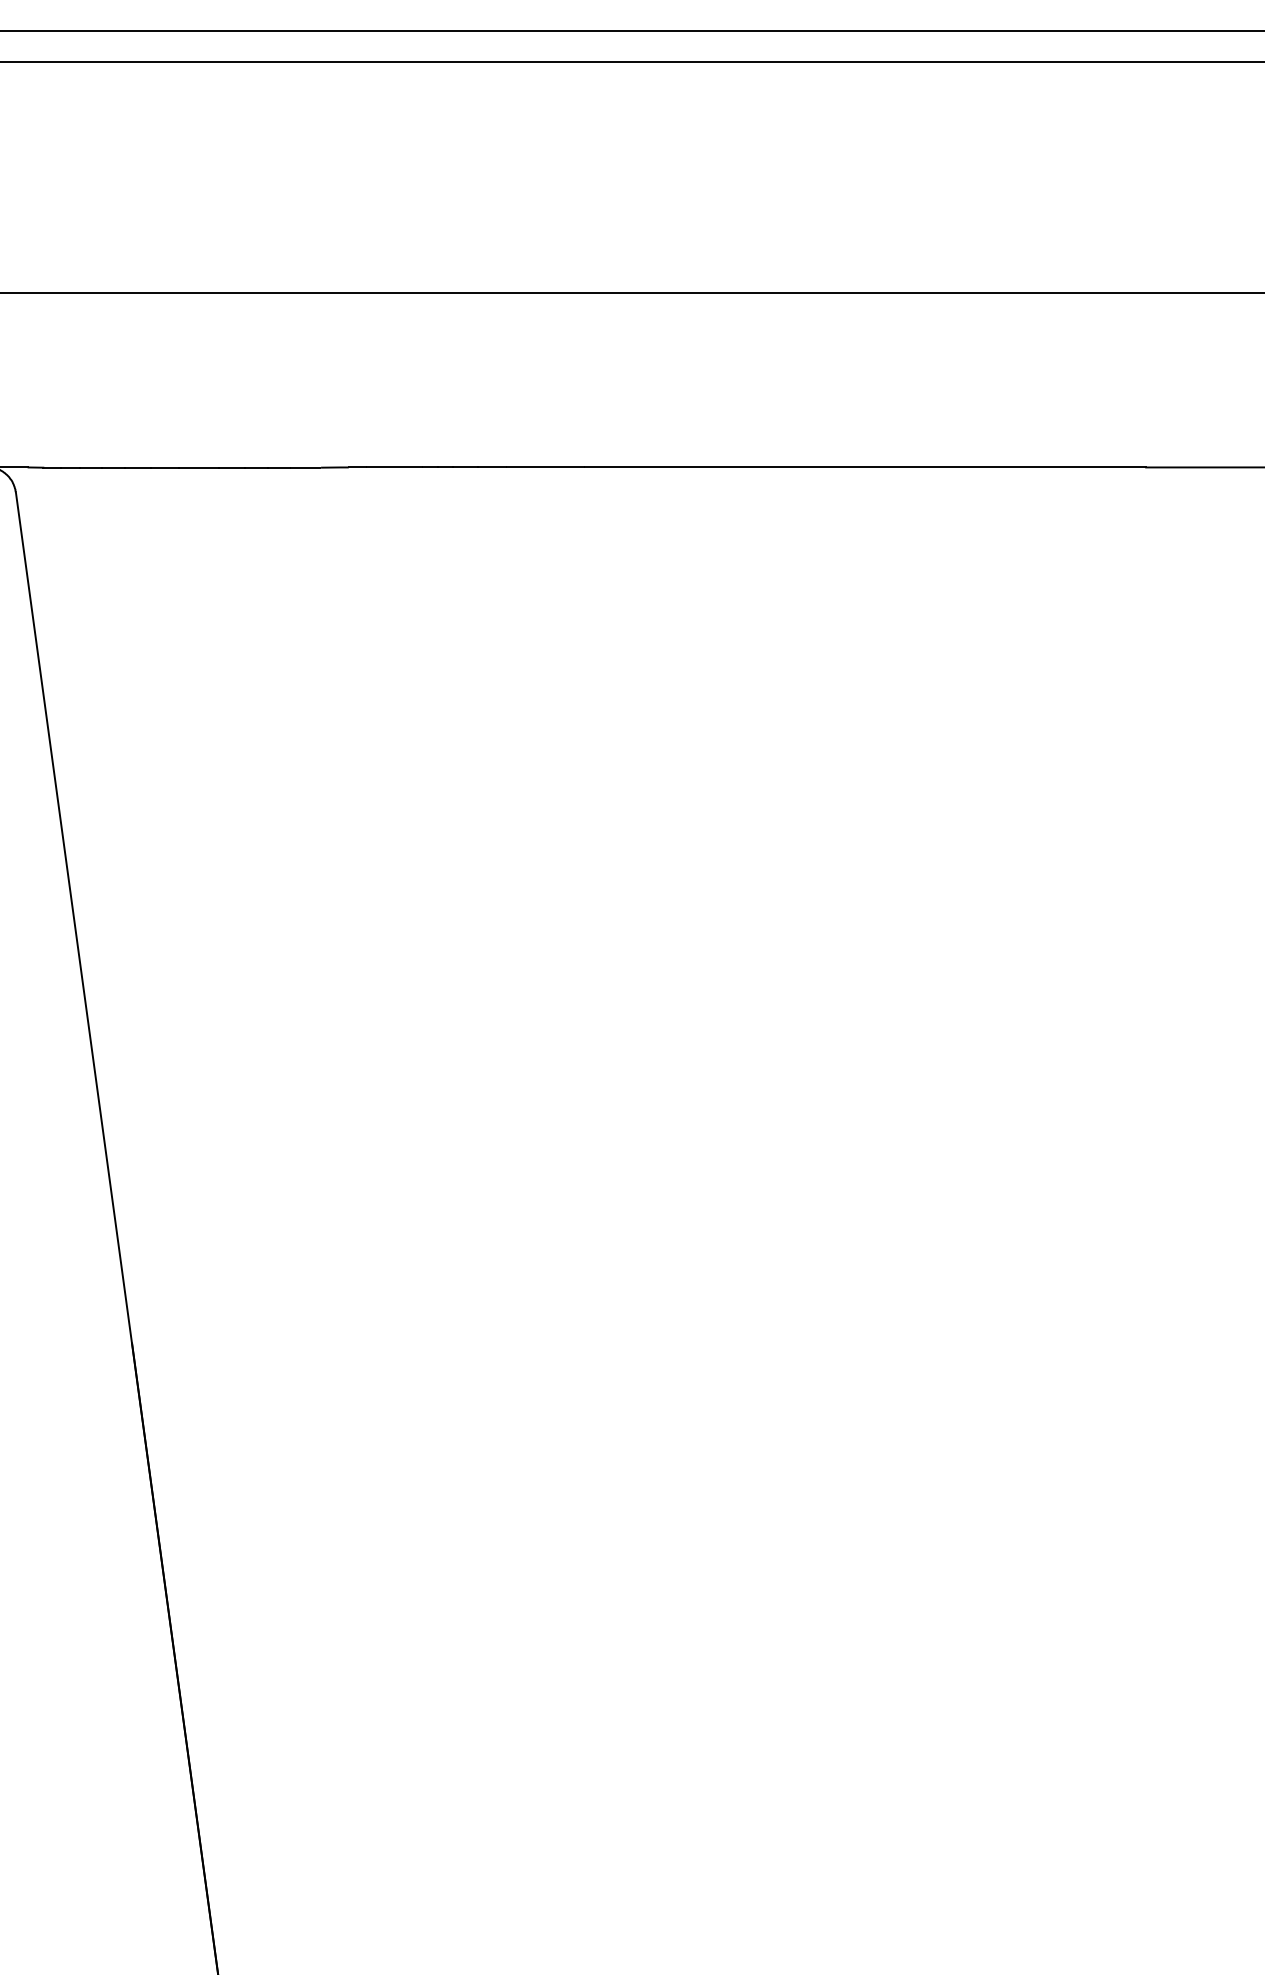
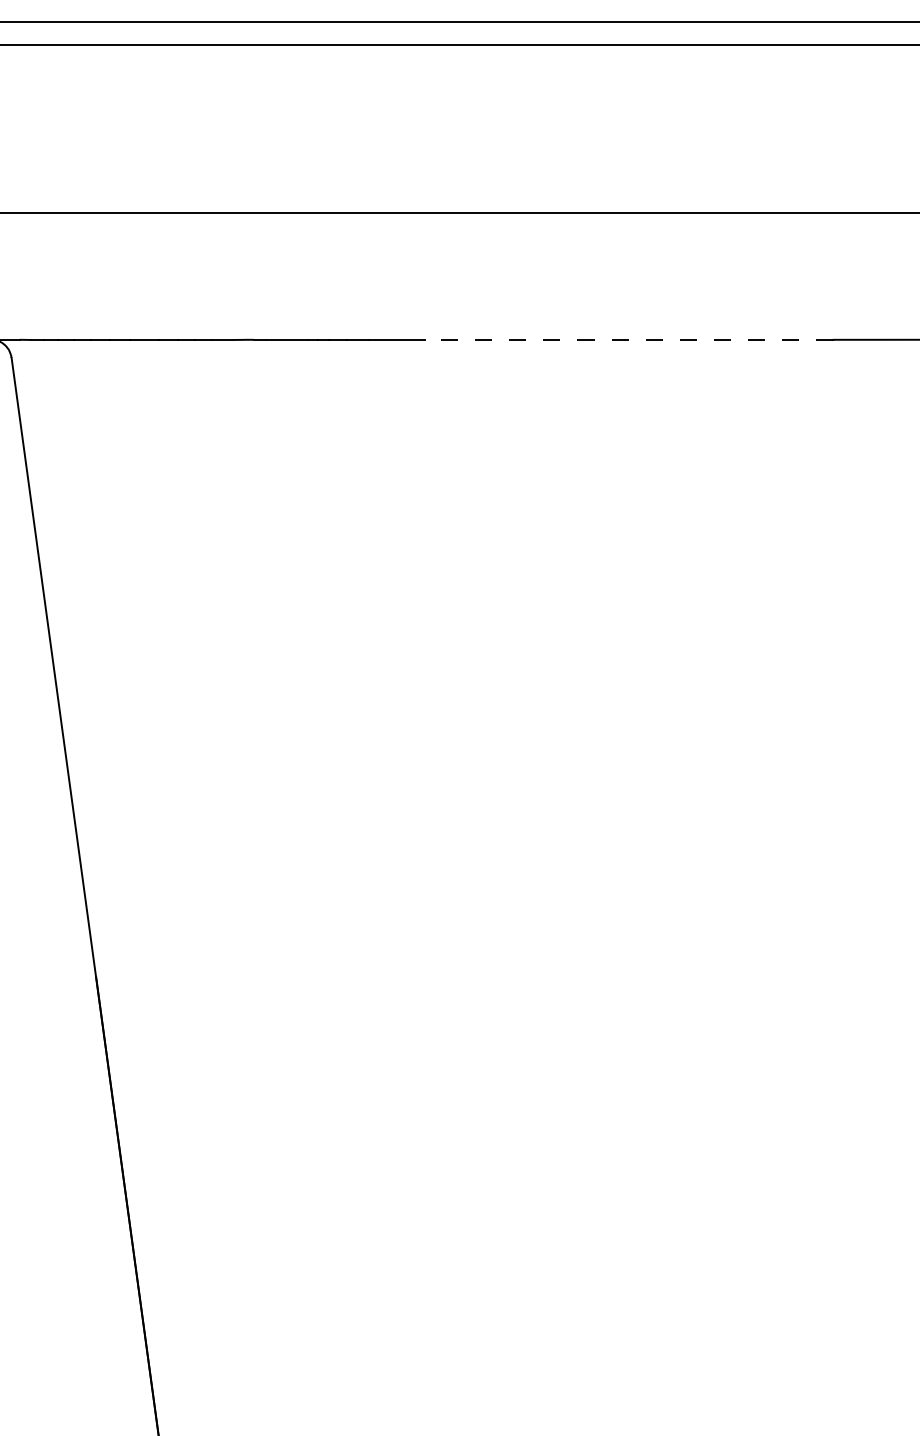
line: (865, 467) -> (629, 339), solid -> dashed

